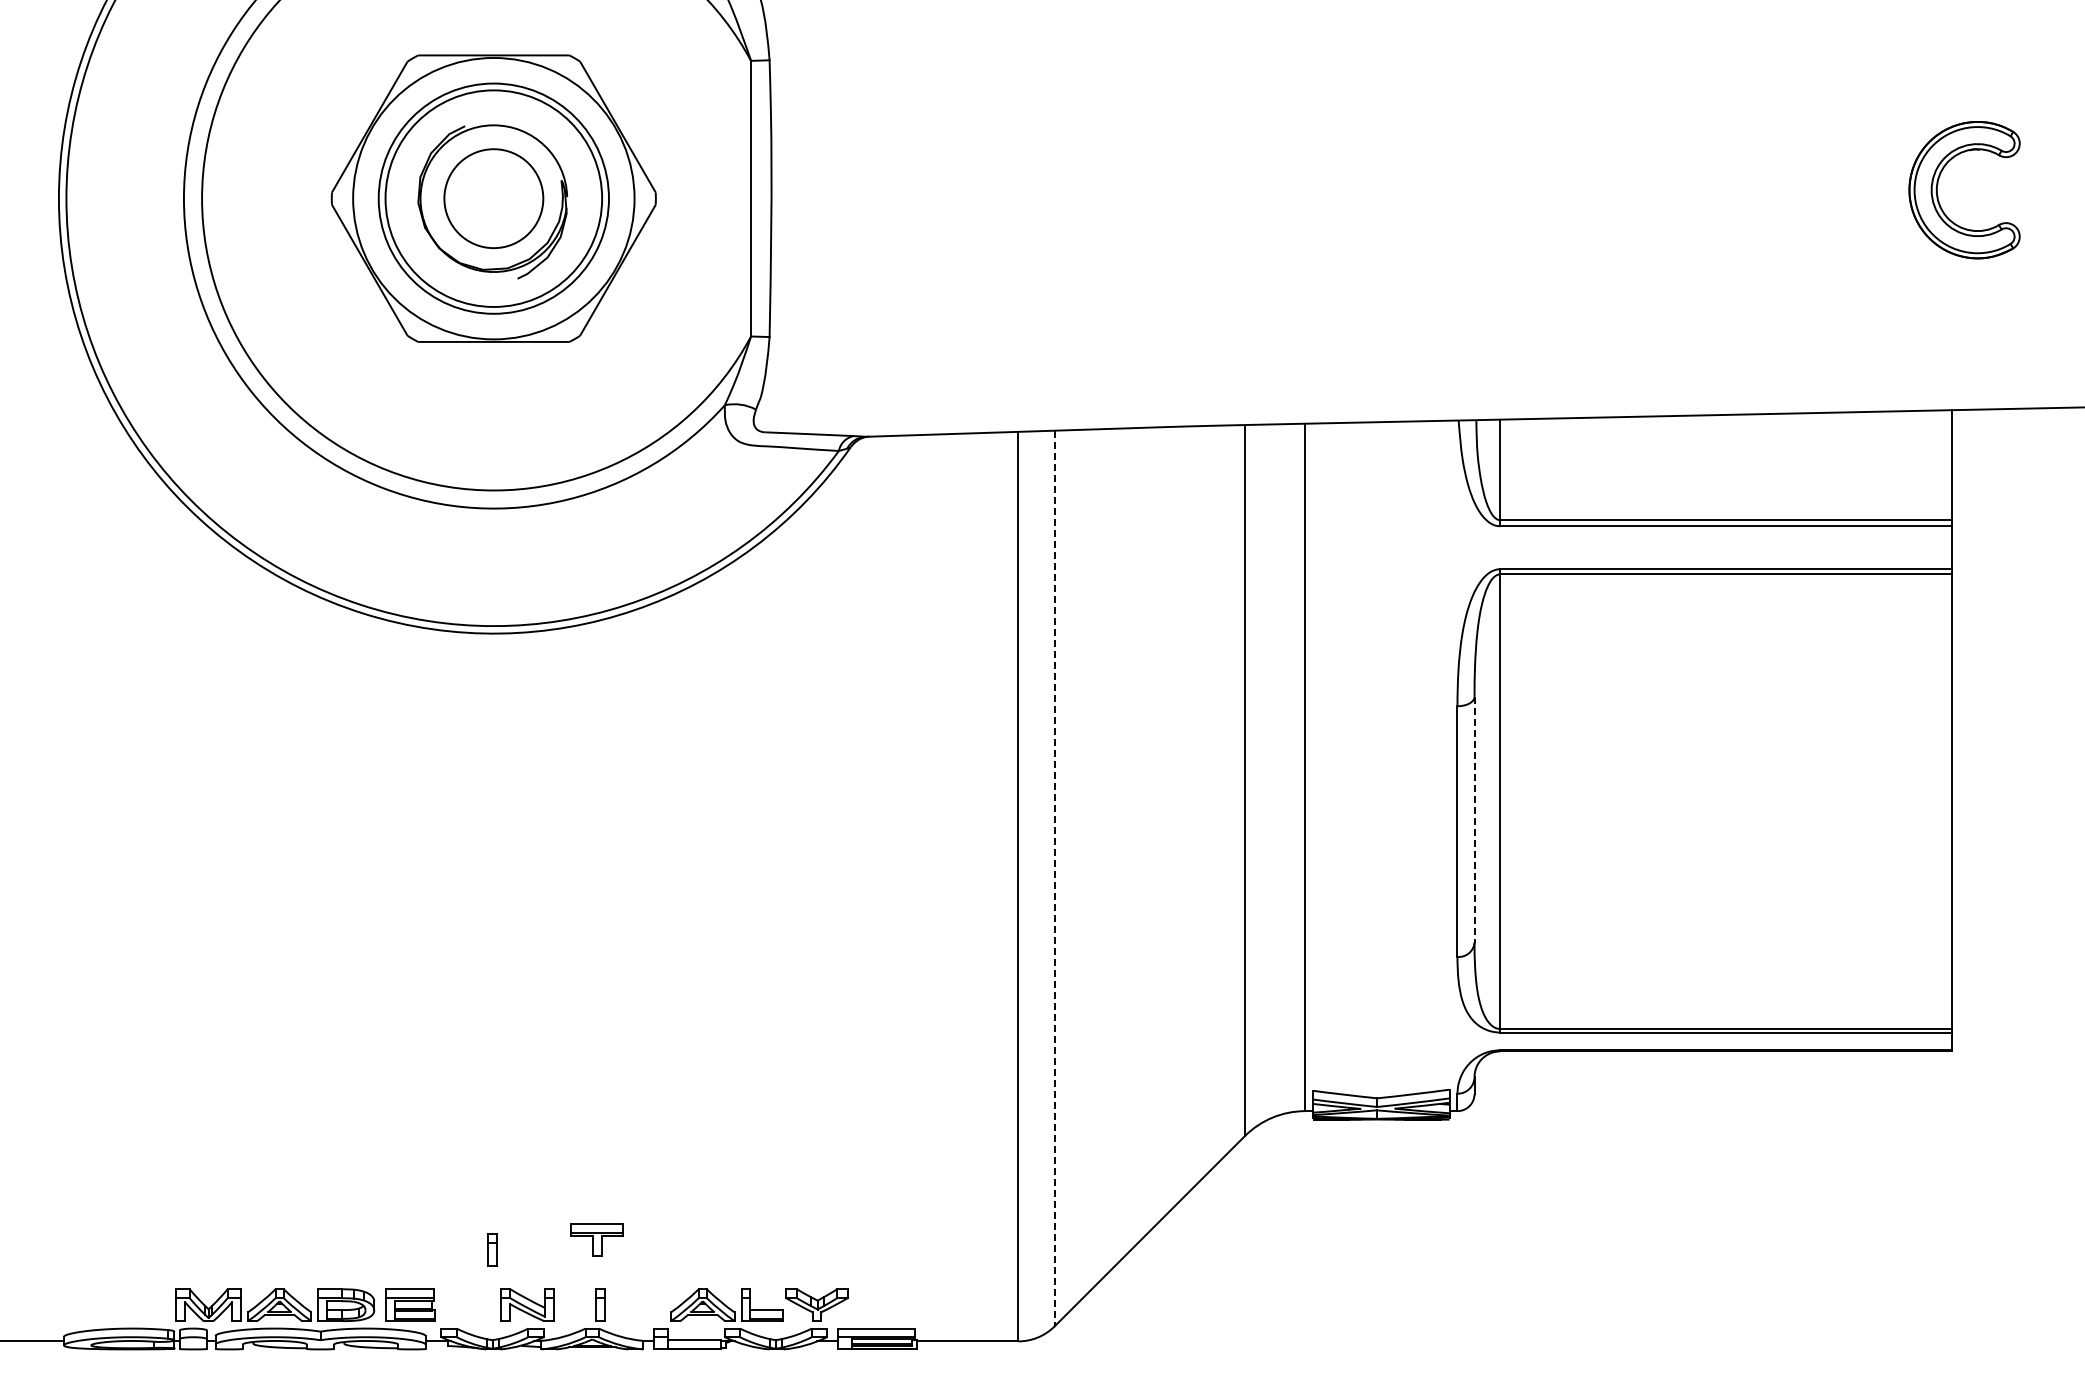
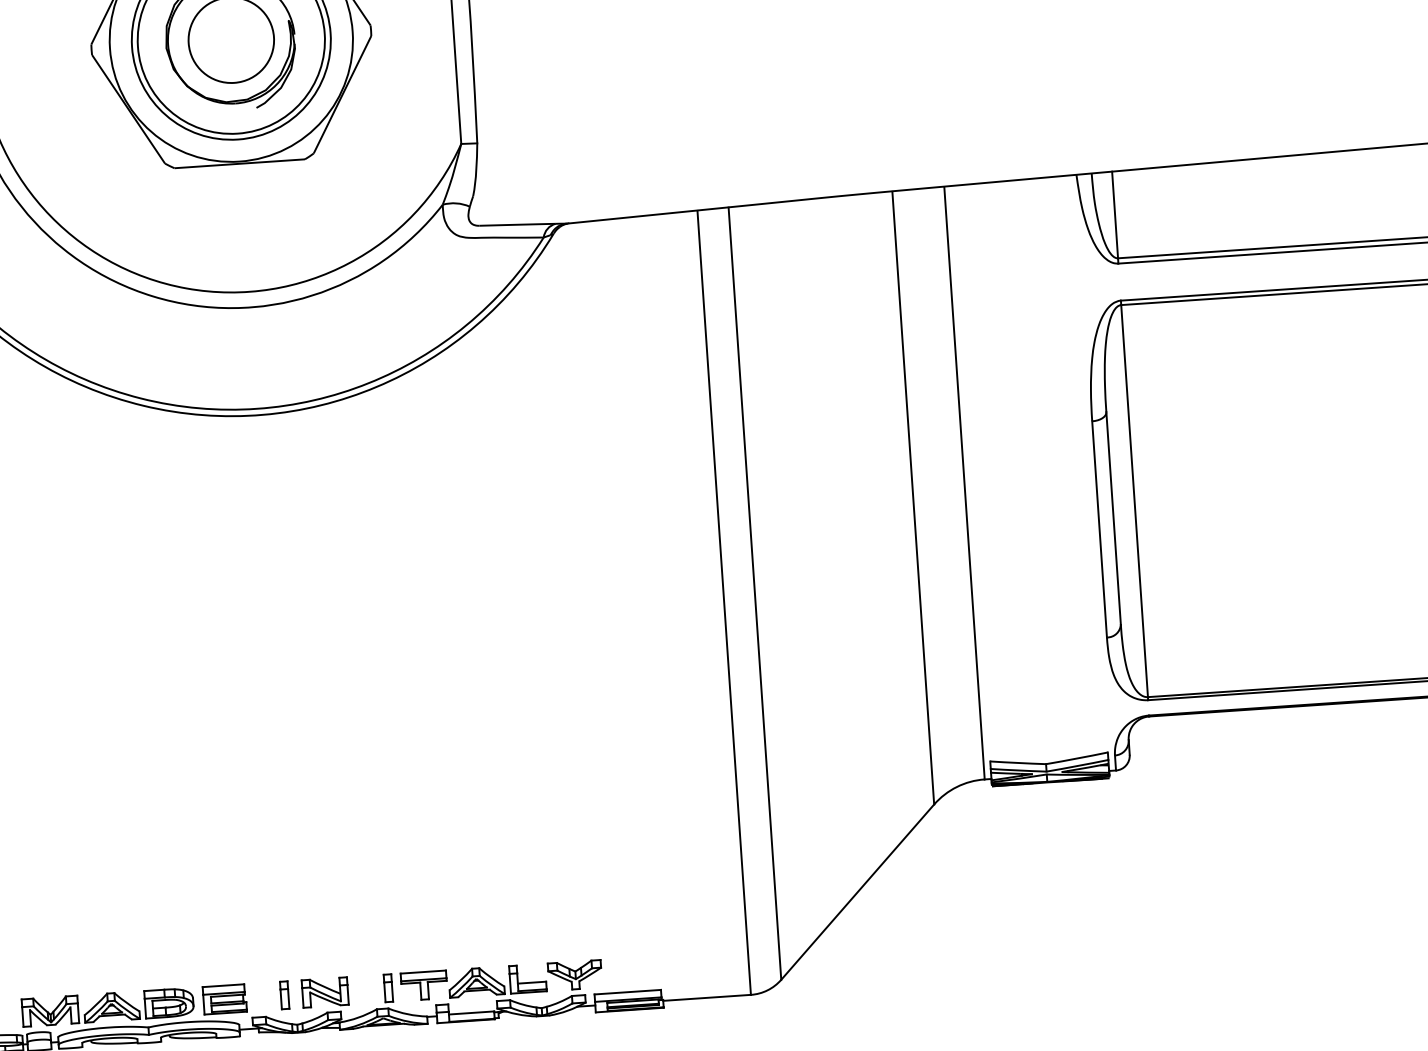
line: (1474, 820) -> (1113, 518), dashed -> solid
line: (1054, 878) -> (754, 593), dashed -> solid
part: (596, 1239) -> (423, 985), moved
part: (492, 1249) -> (284, 994), moved

